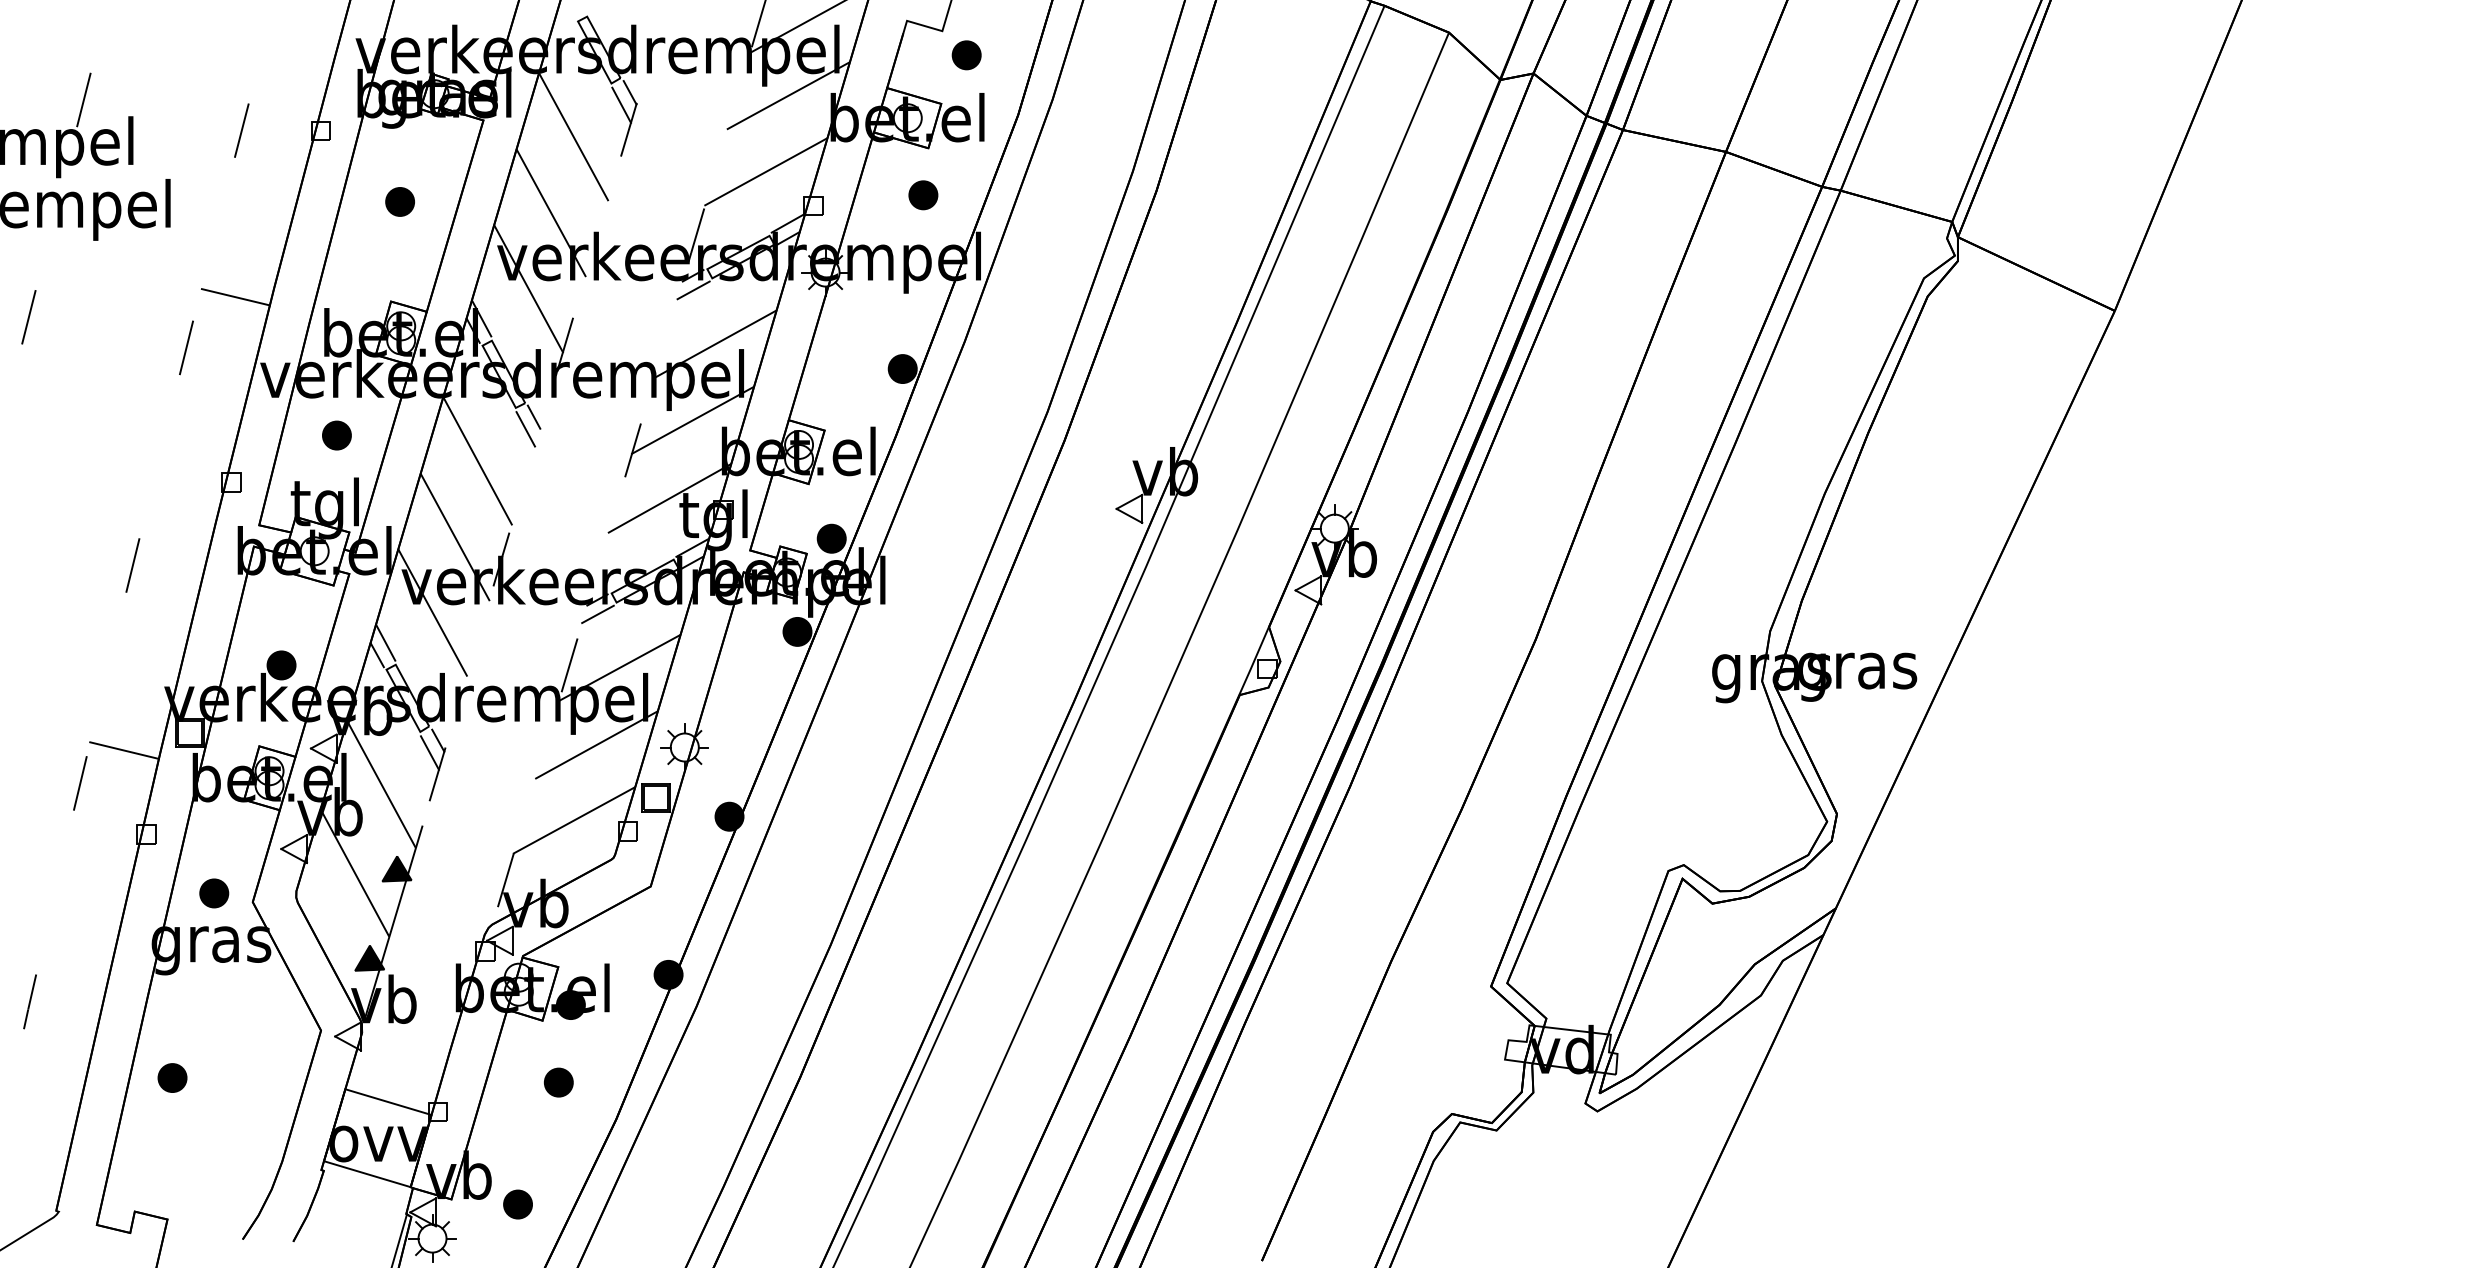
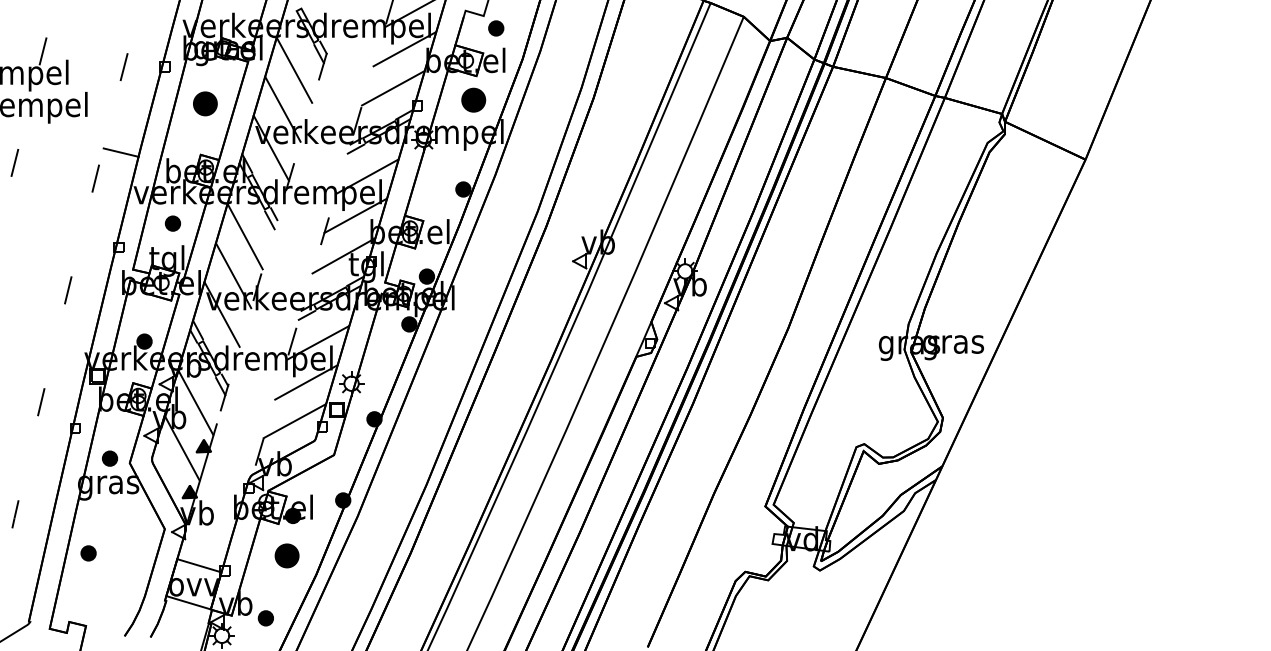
part: (924, 195) -> (474, 100), size x1.6
part: (400, 201) -> (205, 103), size x1.6
line: (123, 750) -> (63, 385), removed
part: (558, 1082) -> (286, 555), size x1.6

